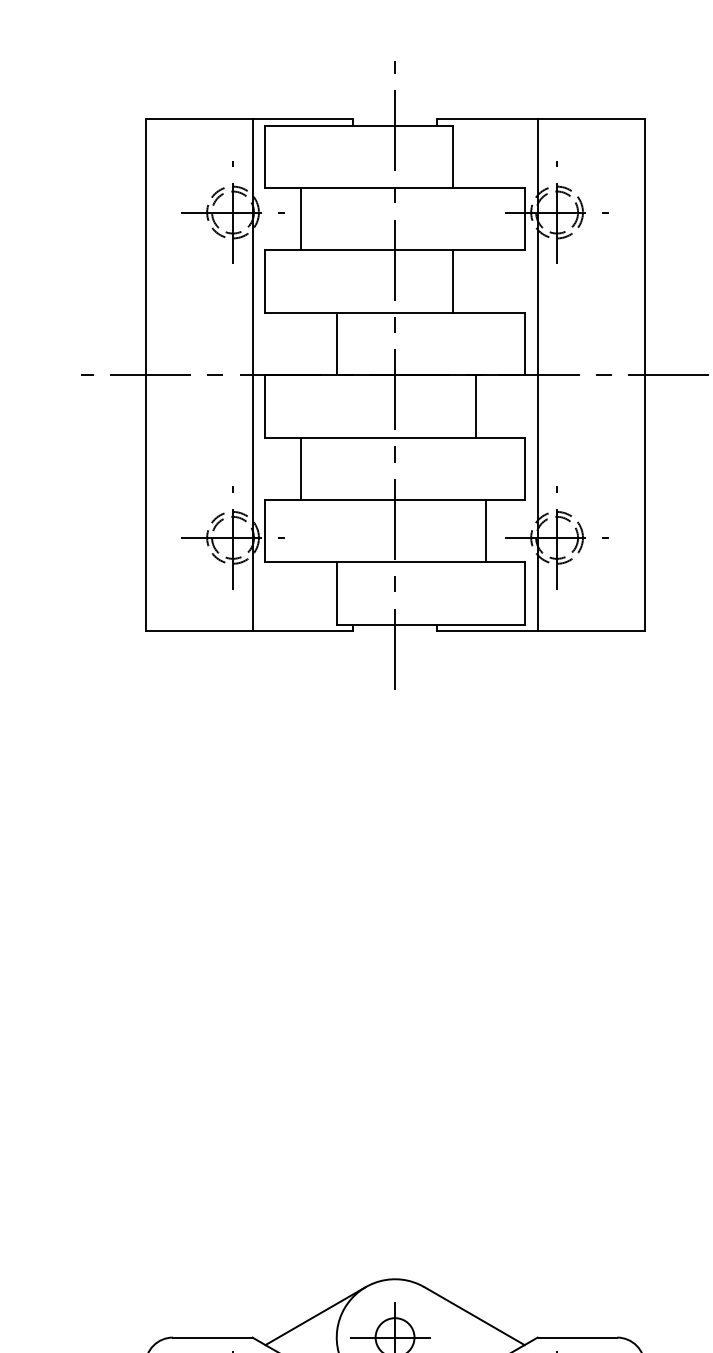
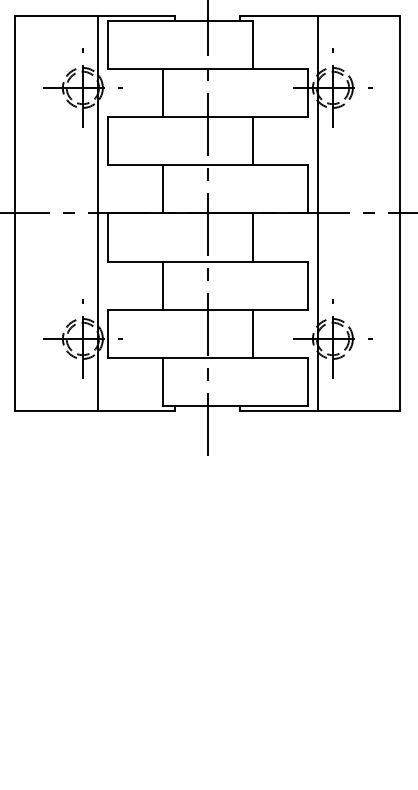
line: (300, 219) -> (162, 93), moved
line: (476, 406) -> (252, 237), moved
line: (300, 468) -> (162, 285), moved
line: (486, 530) -> (252, 333), moved

